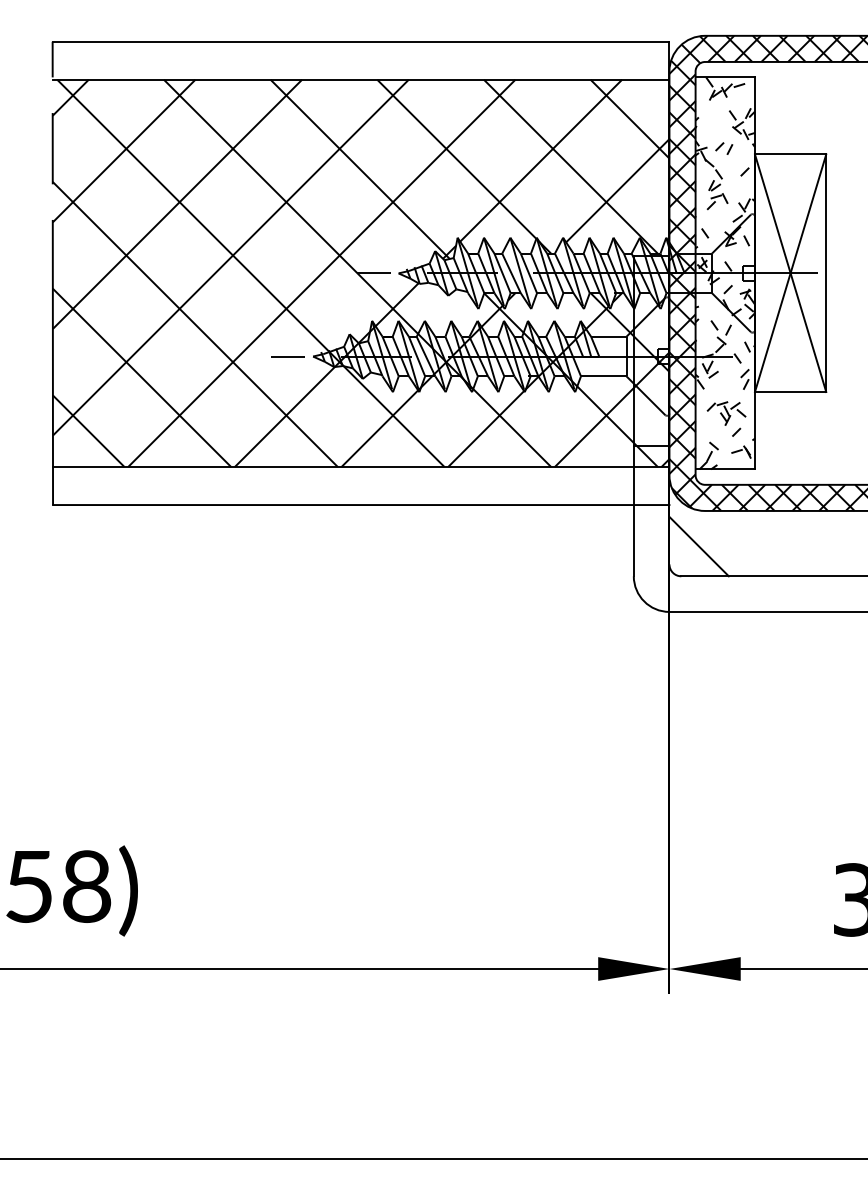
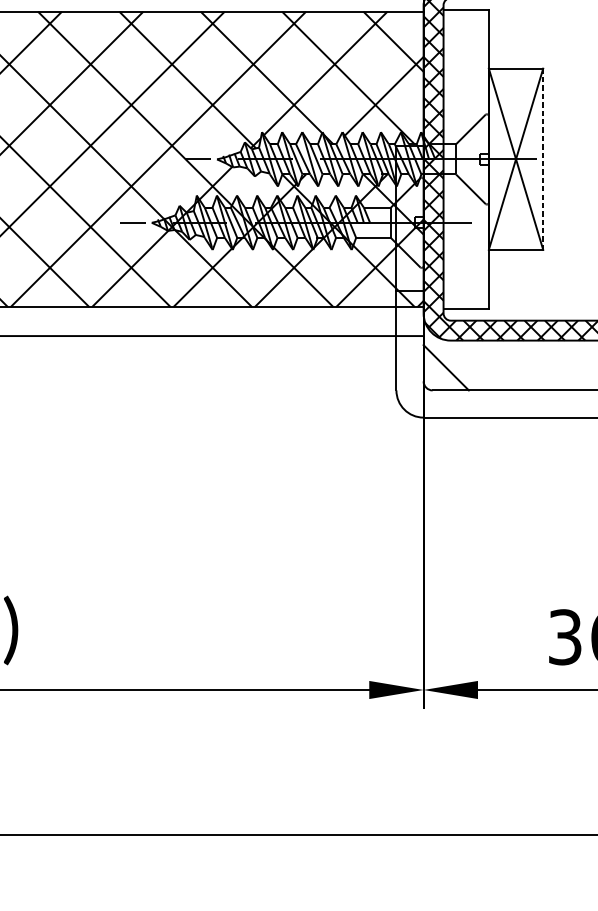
hatch: (724, 273) -> (465, 159), removed
line: (826, 273) -> (543, 159), solid -> dashed

